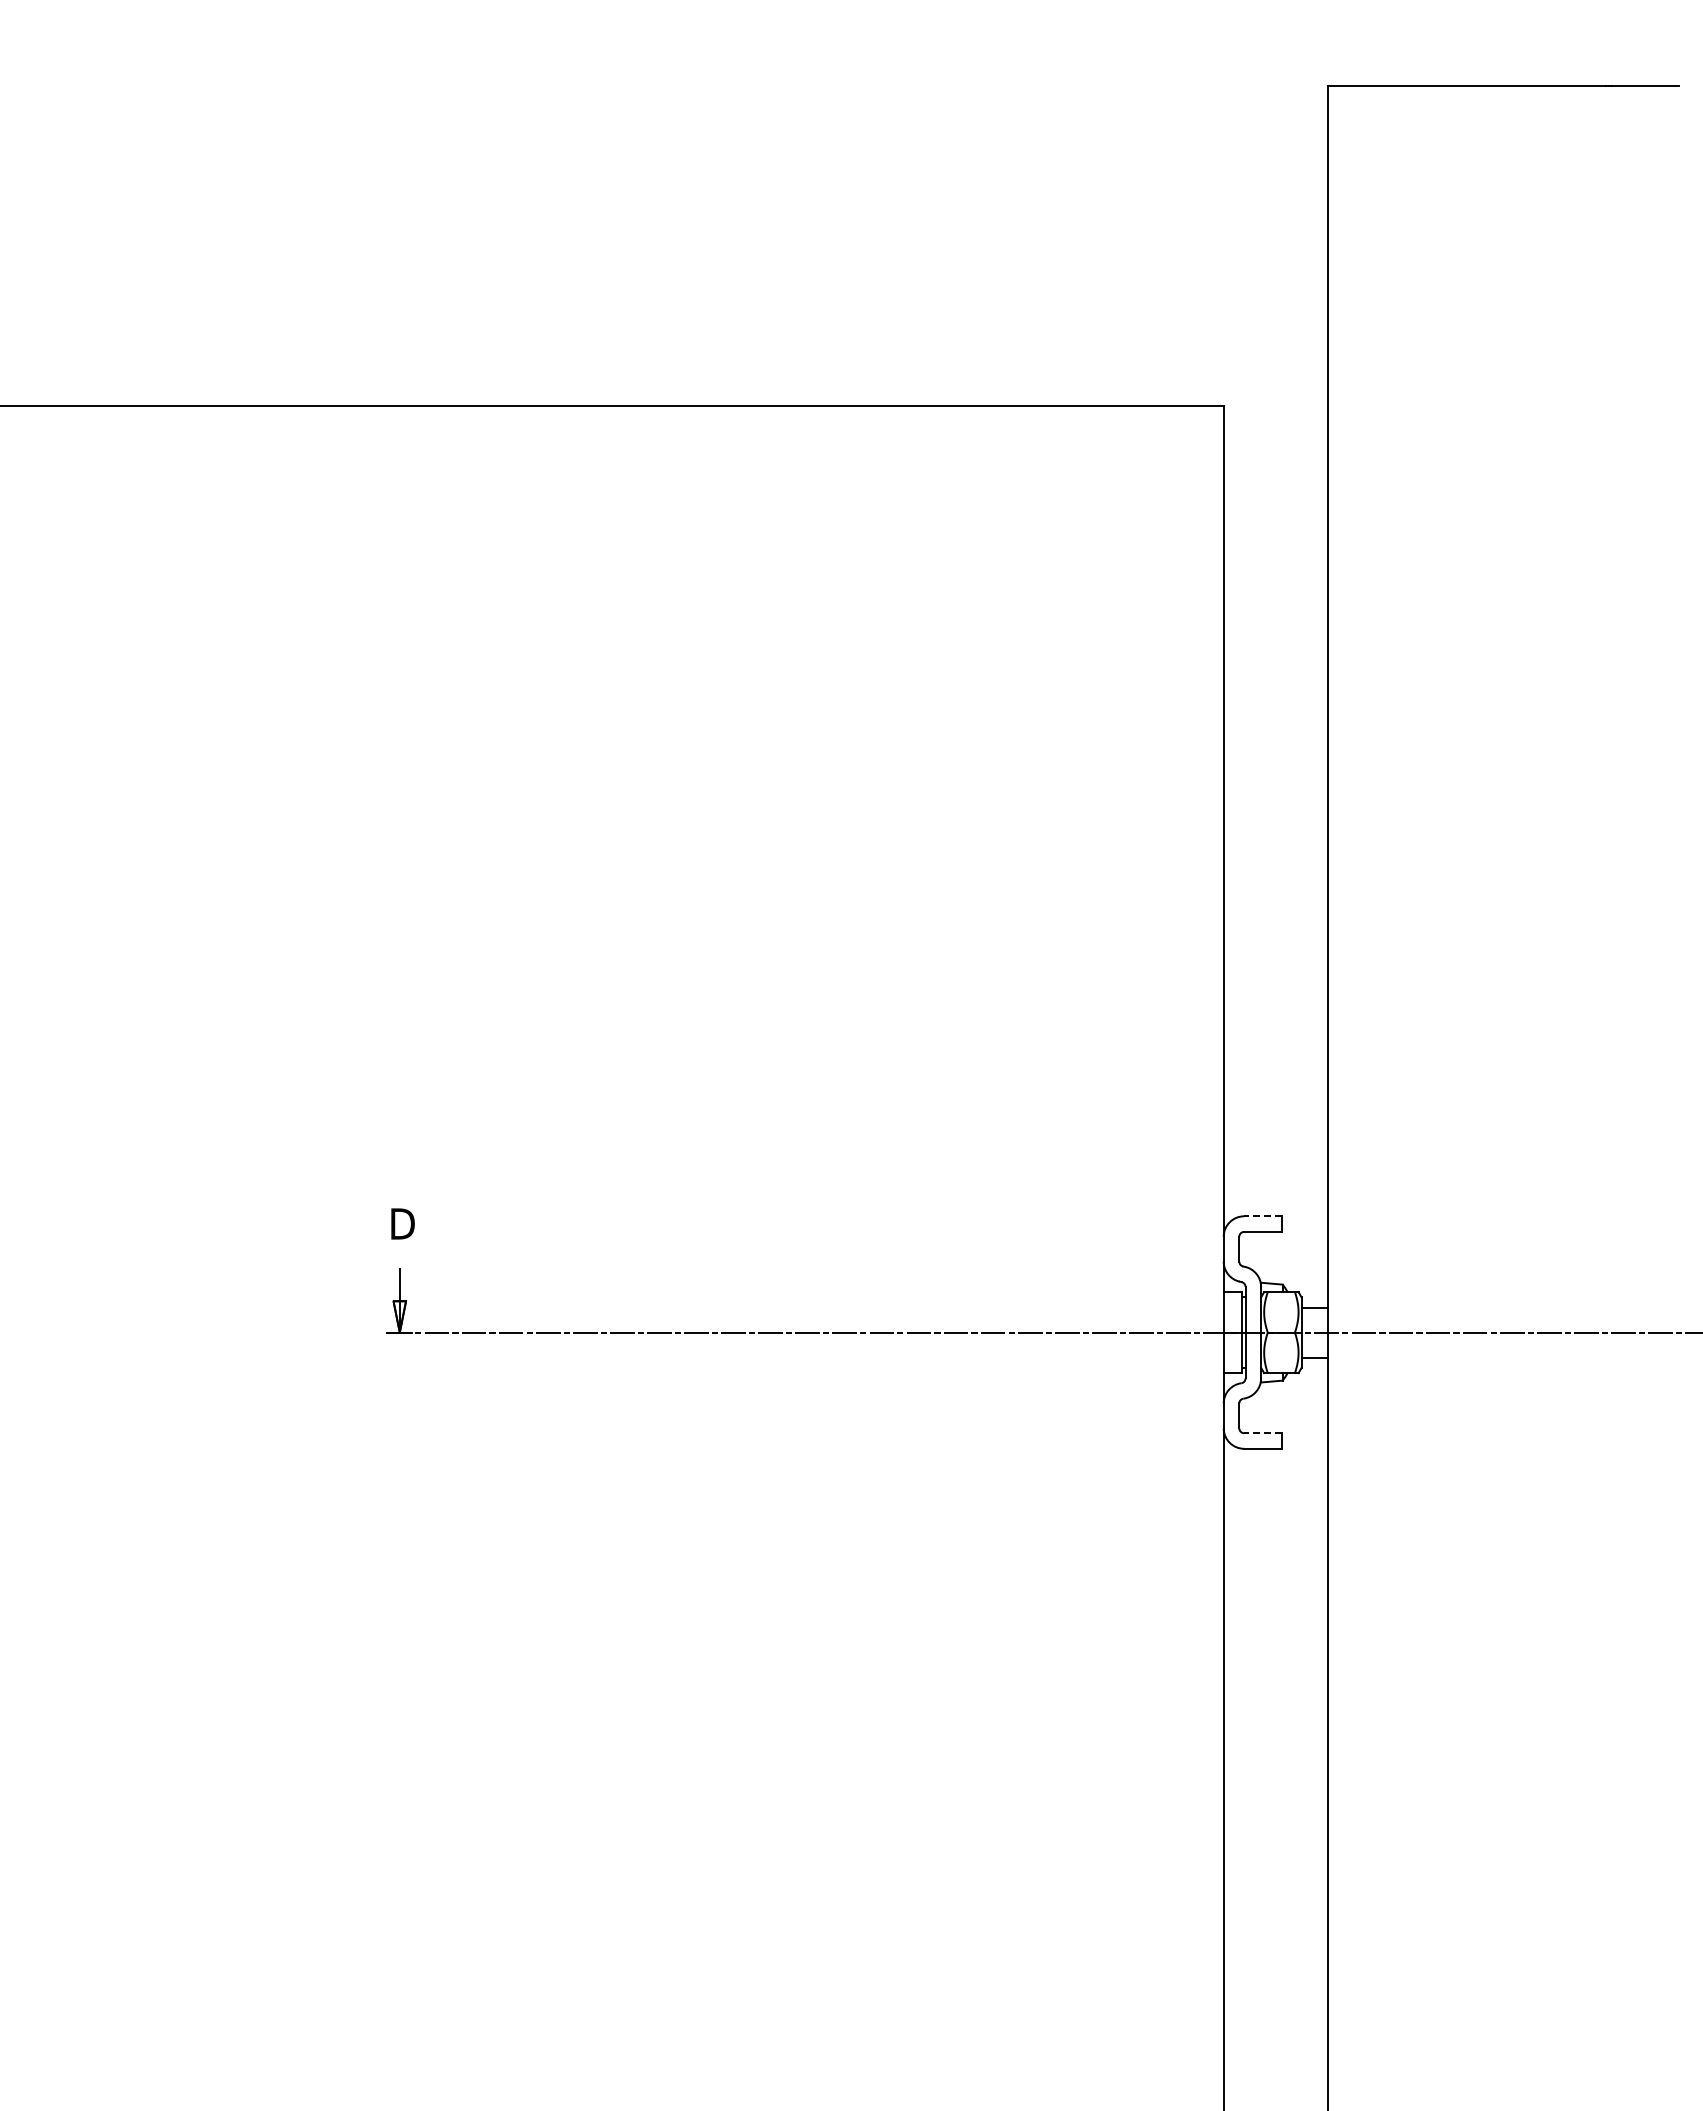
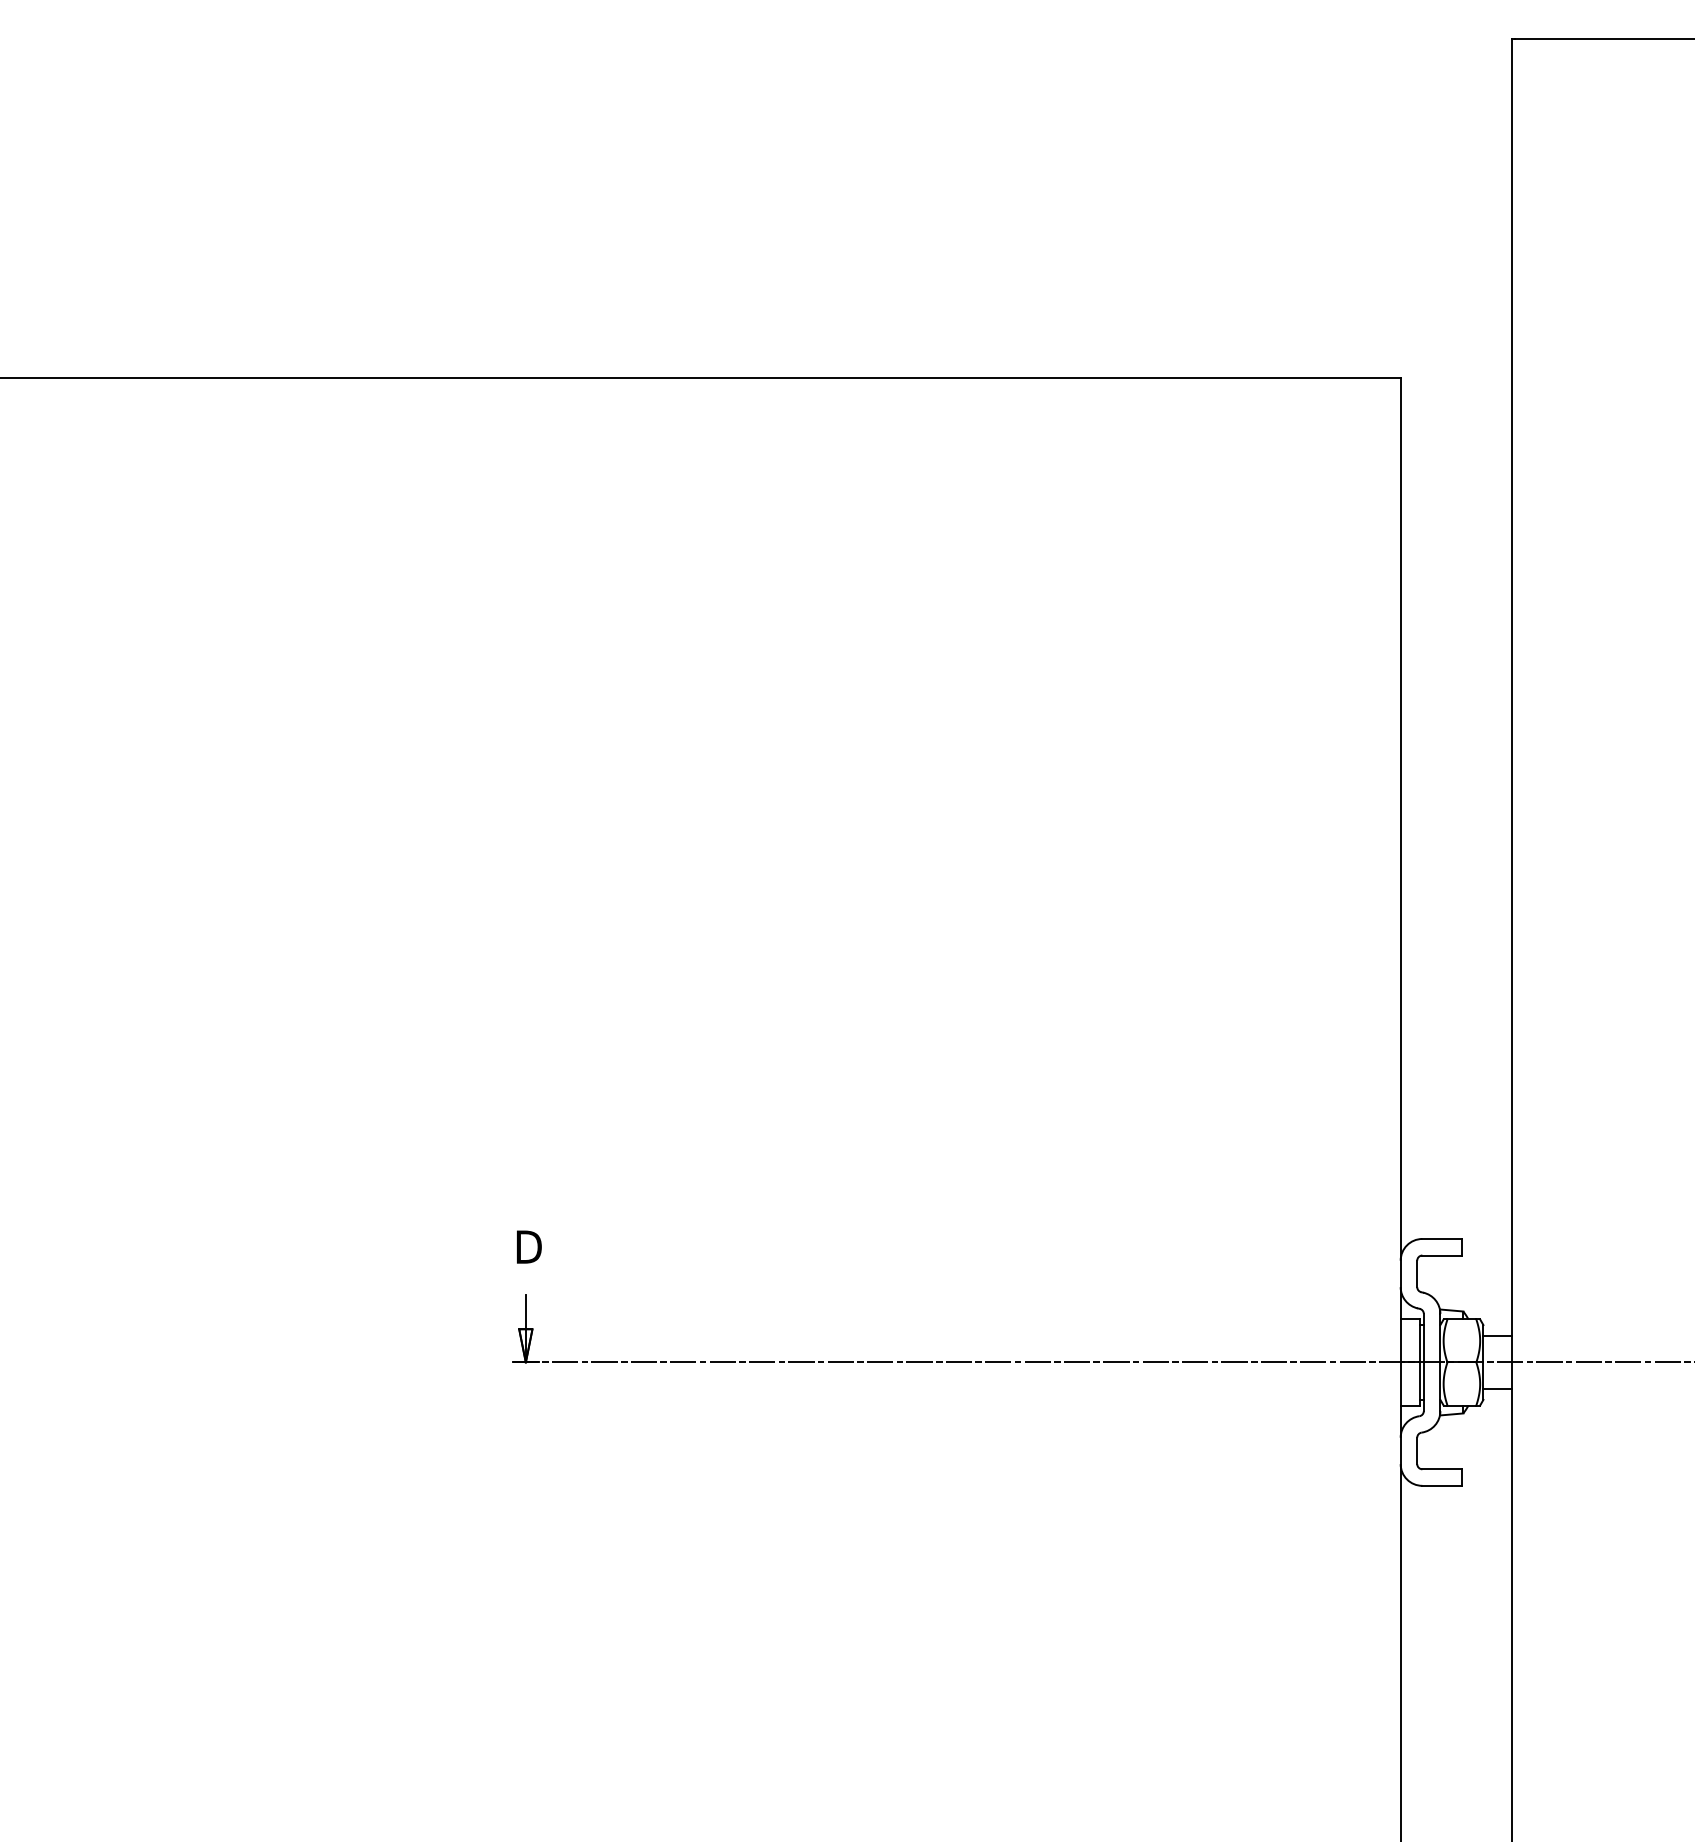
line: (1262, 1216) -> (1441, 1239), dashed -> solid
line: (1262, 1433) -> (1441, 1469), dashed -> solid

